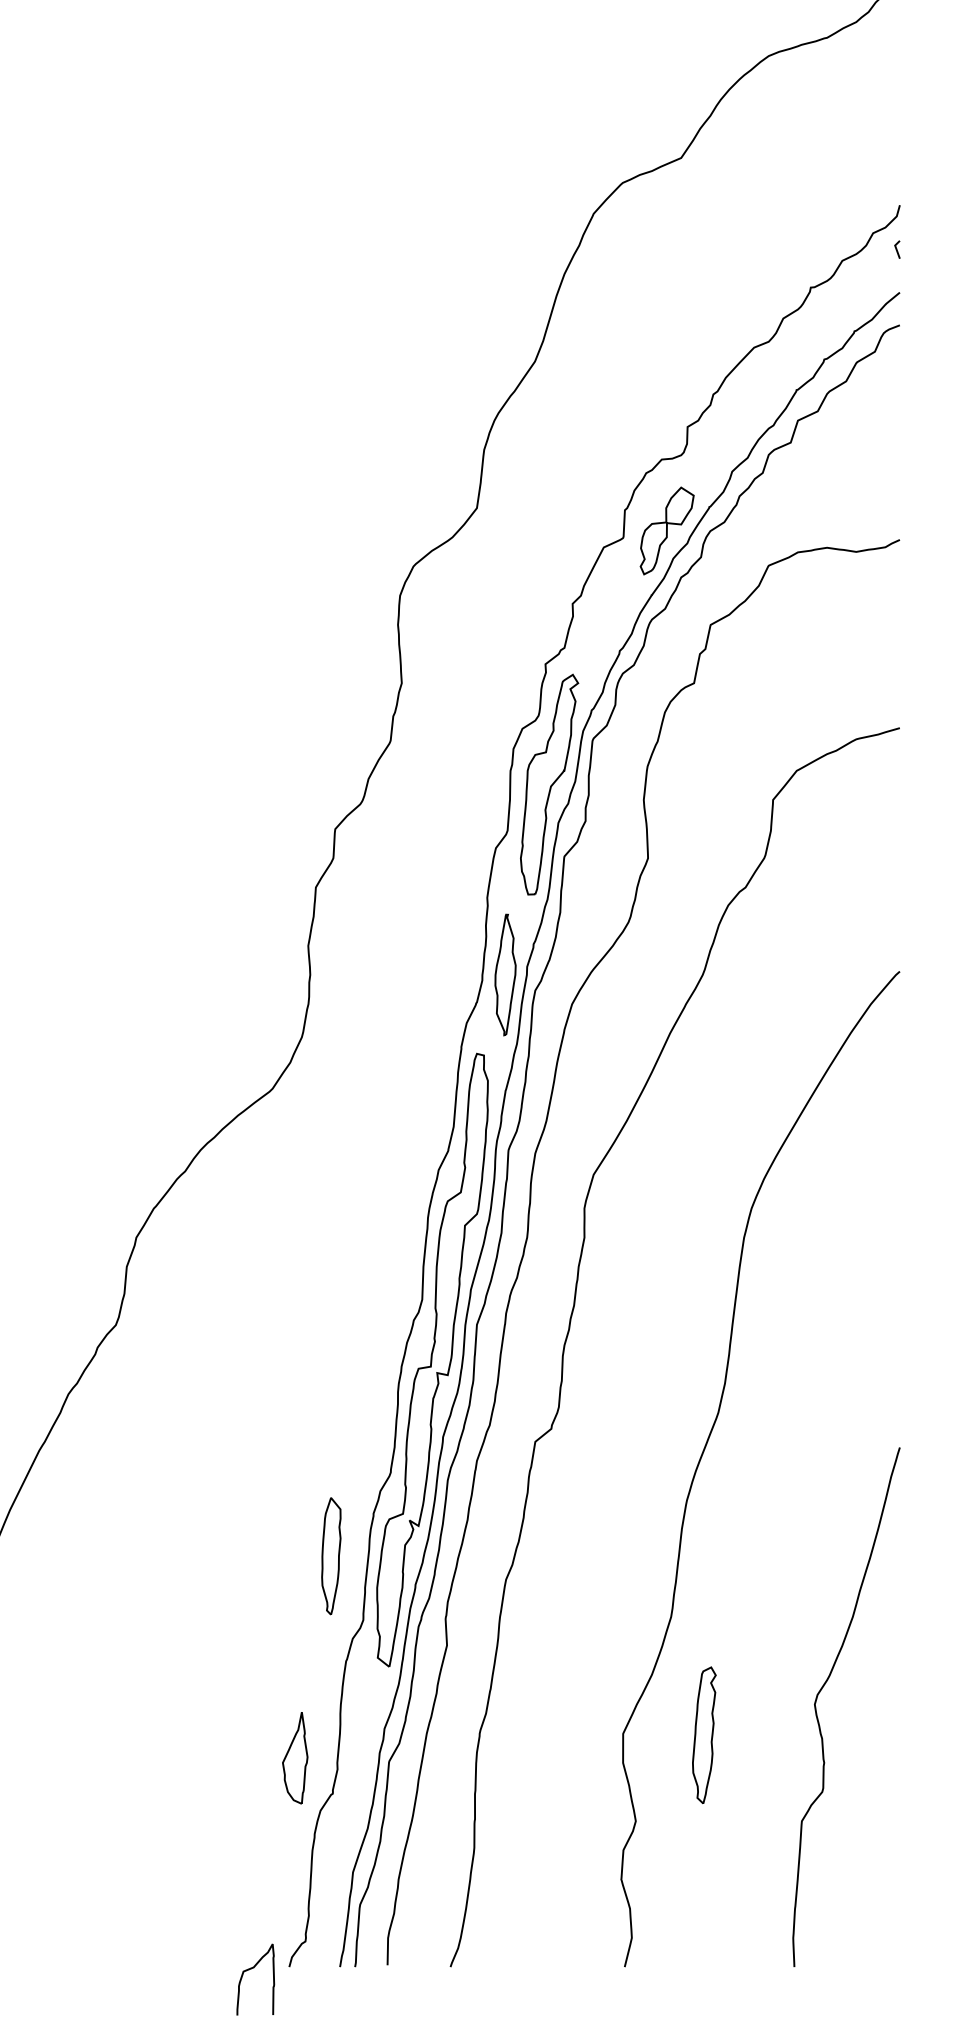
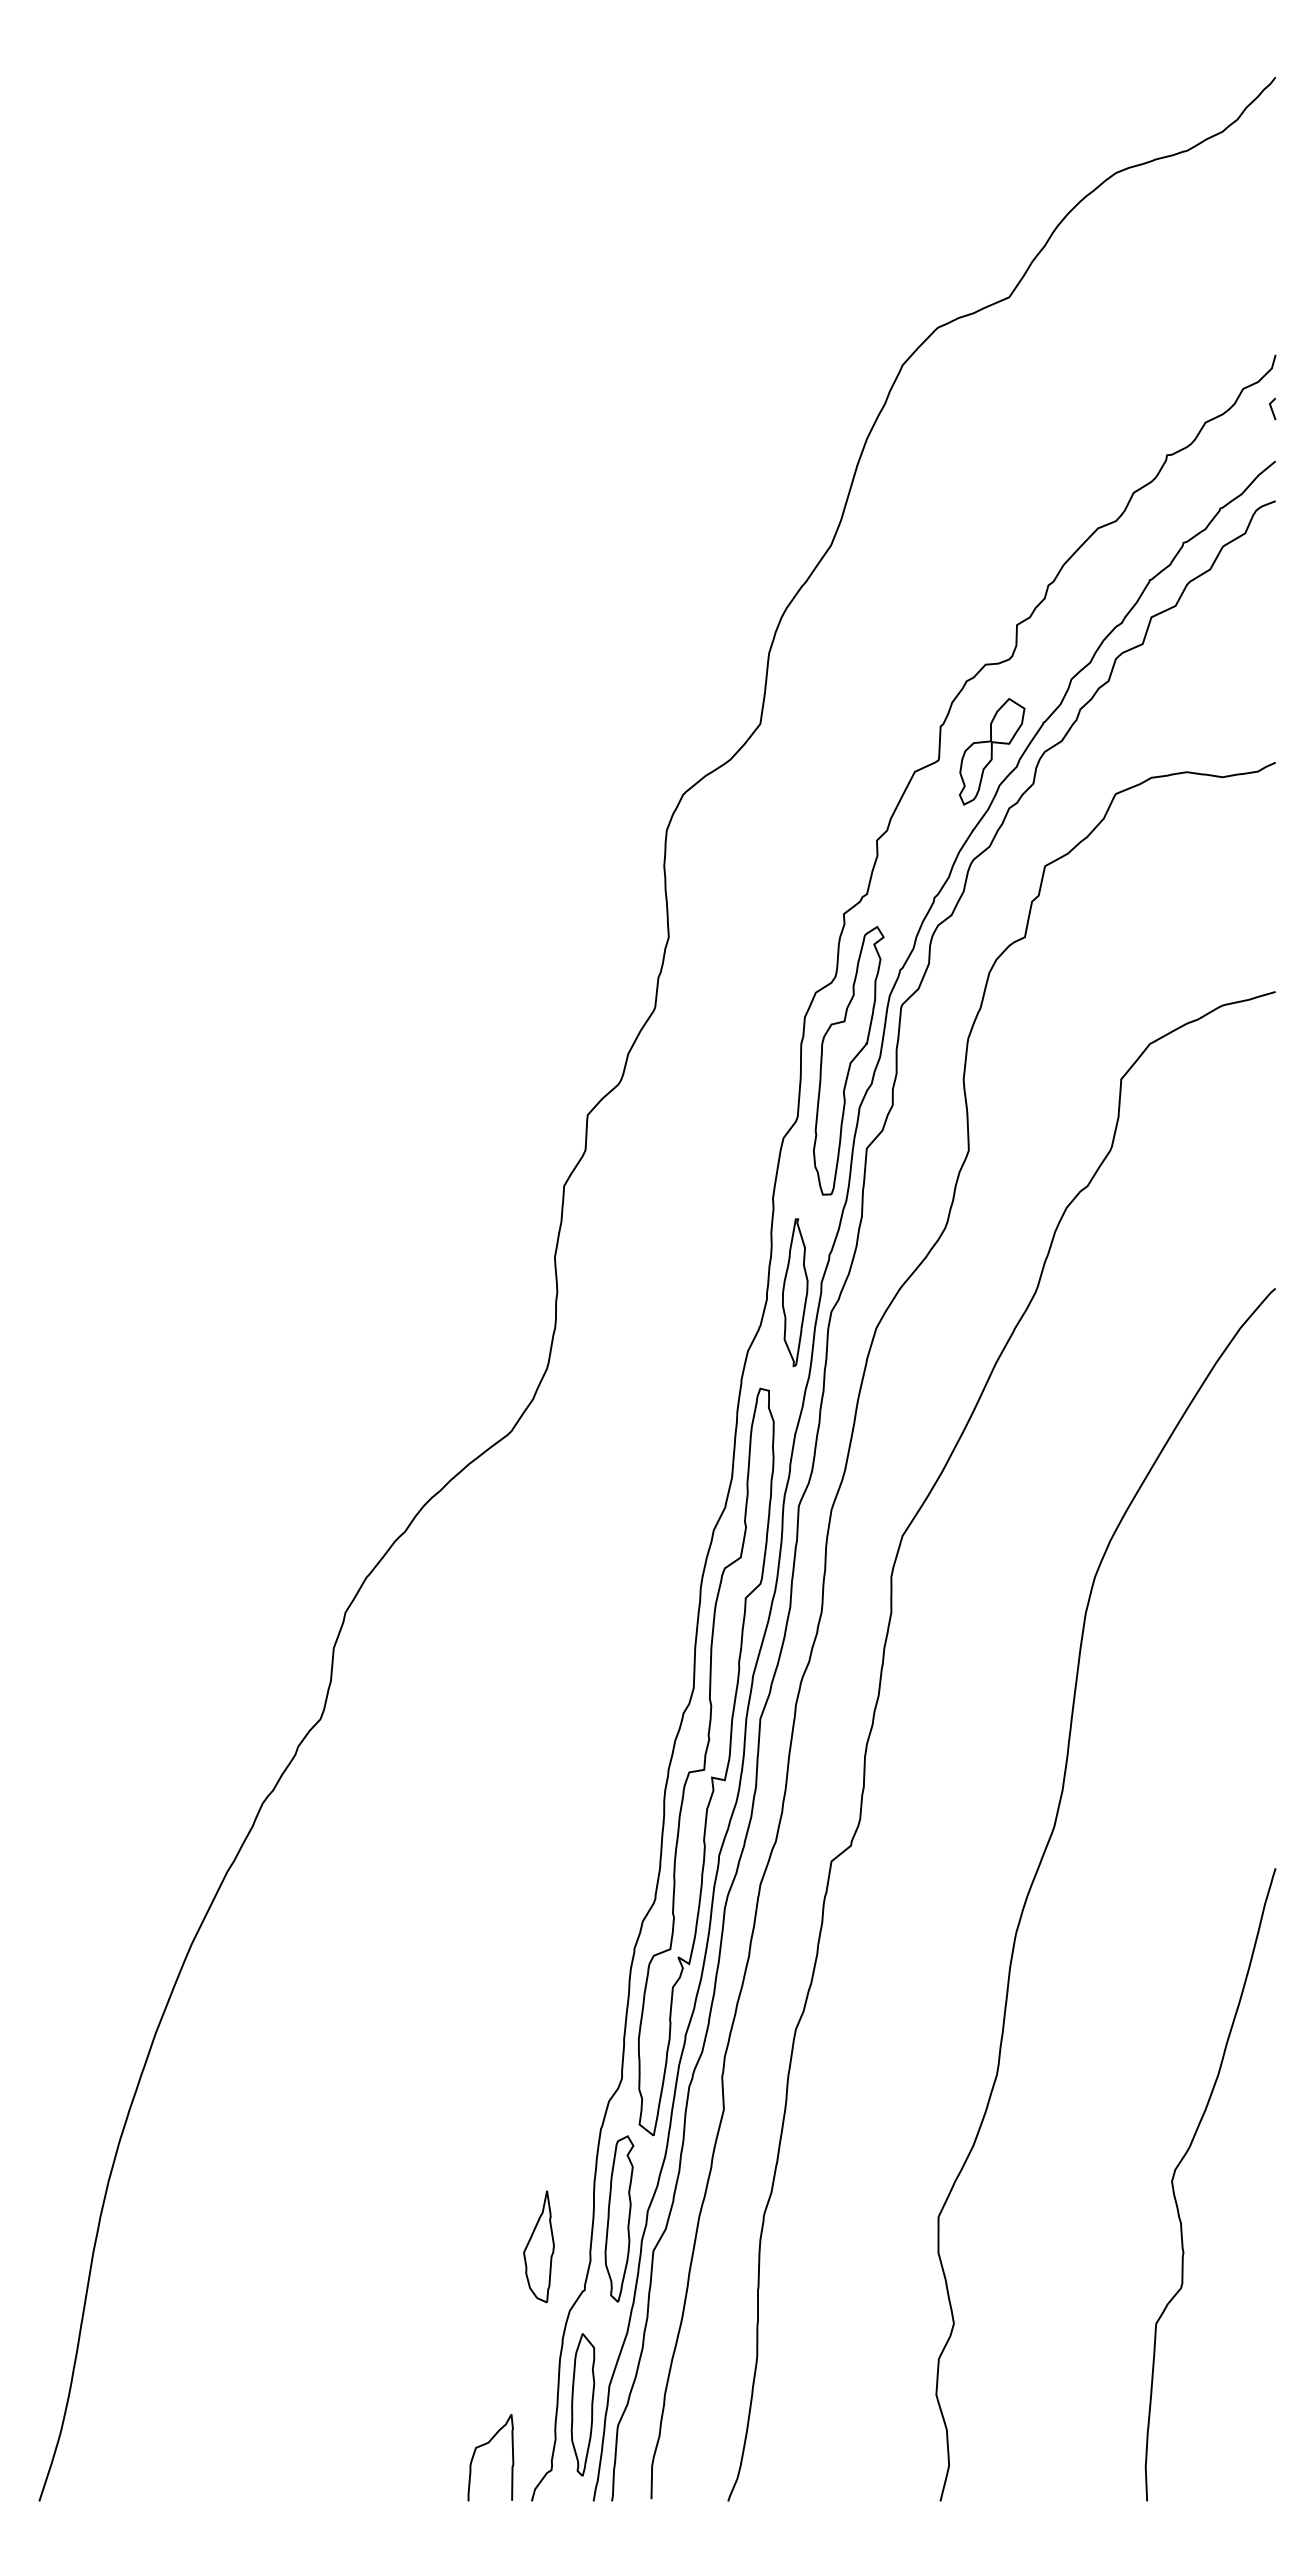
part: (330, 1555) -> (582, 2404), moved
part: (704, 1734) -> (619, 2218), moved
curve: (252, 1968) -> (487, 2444), moved

